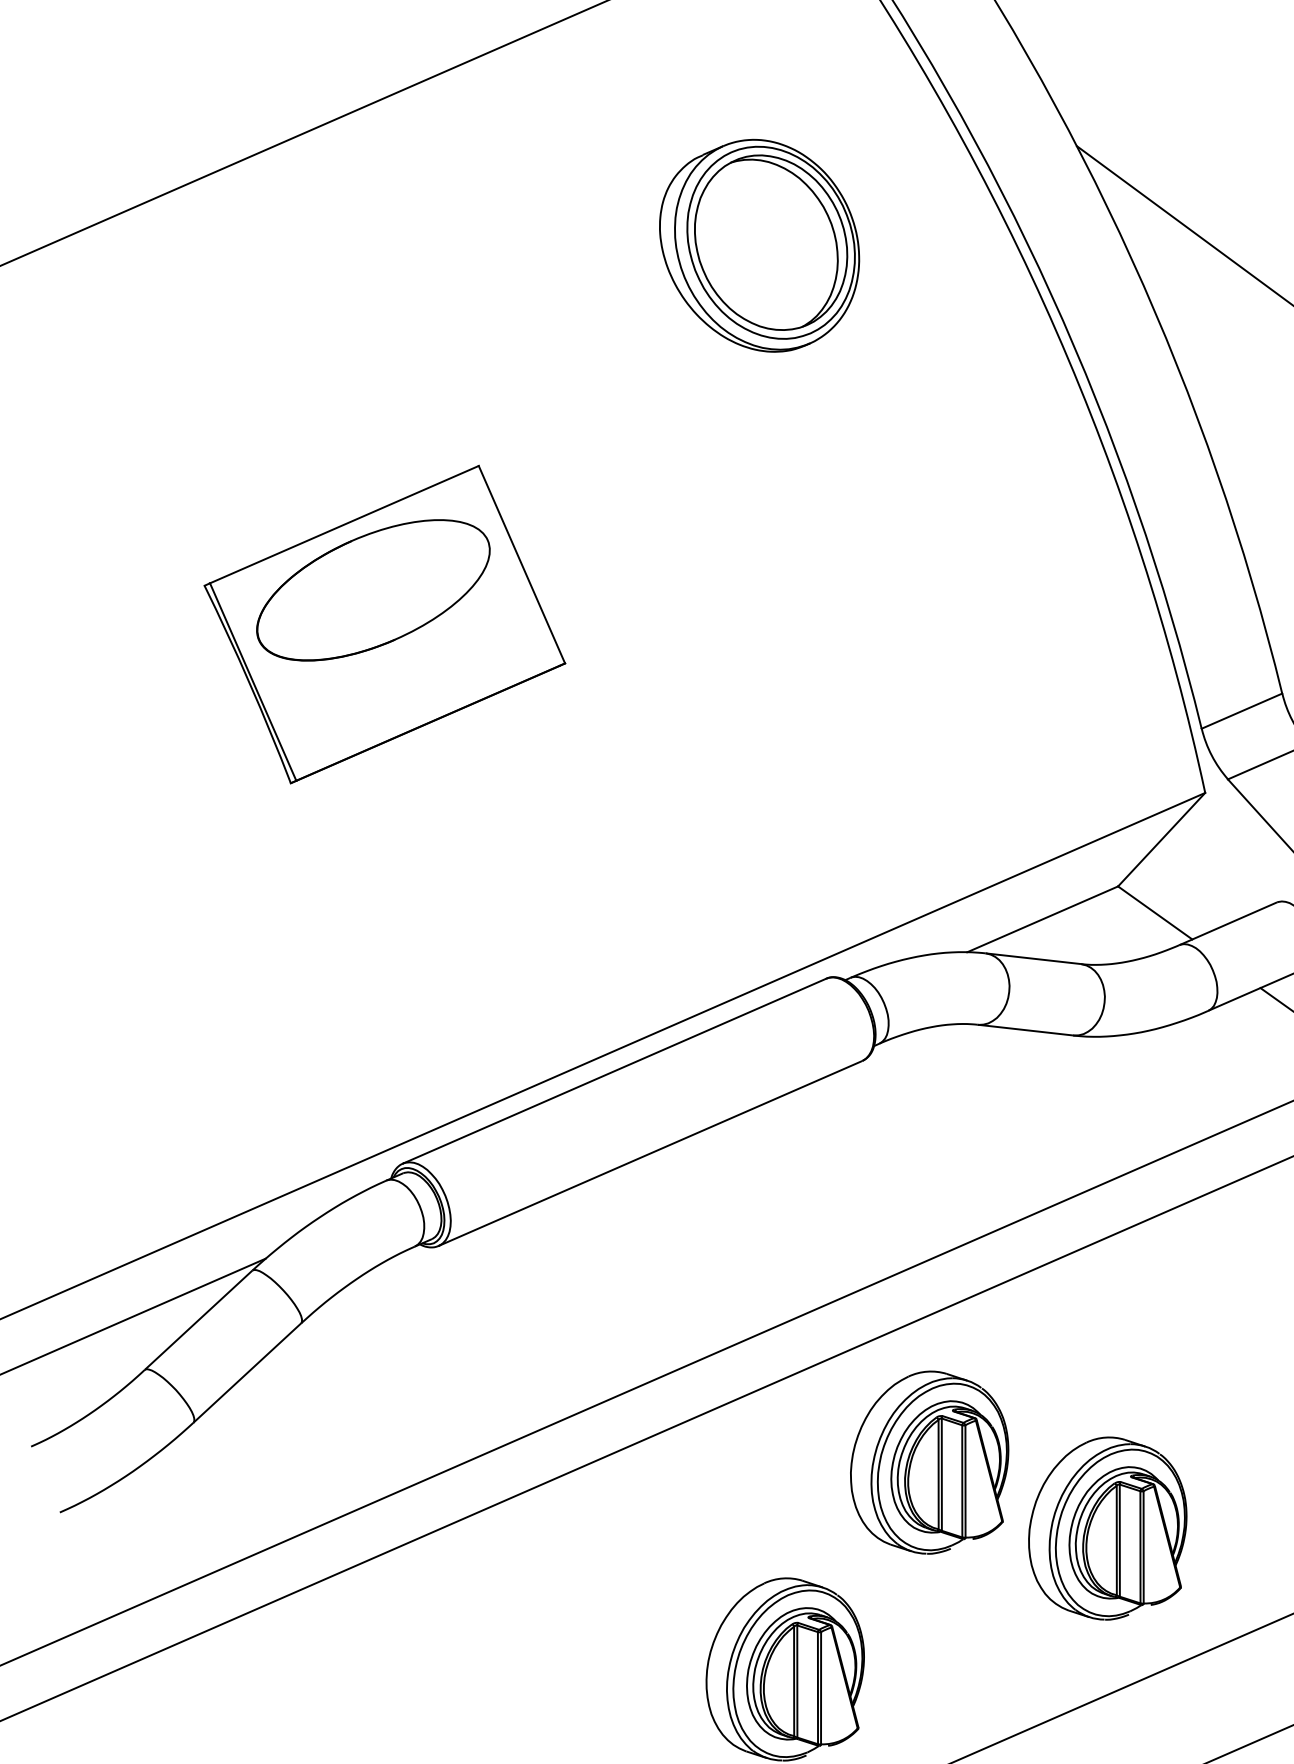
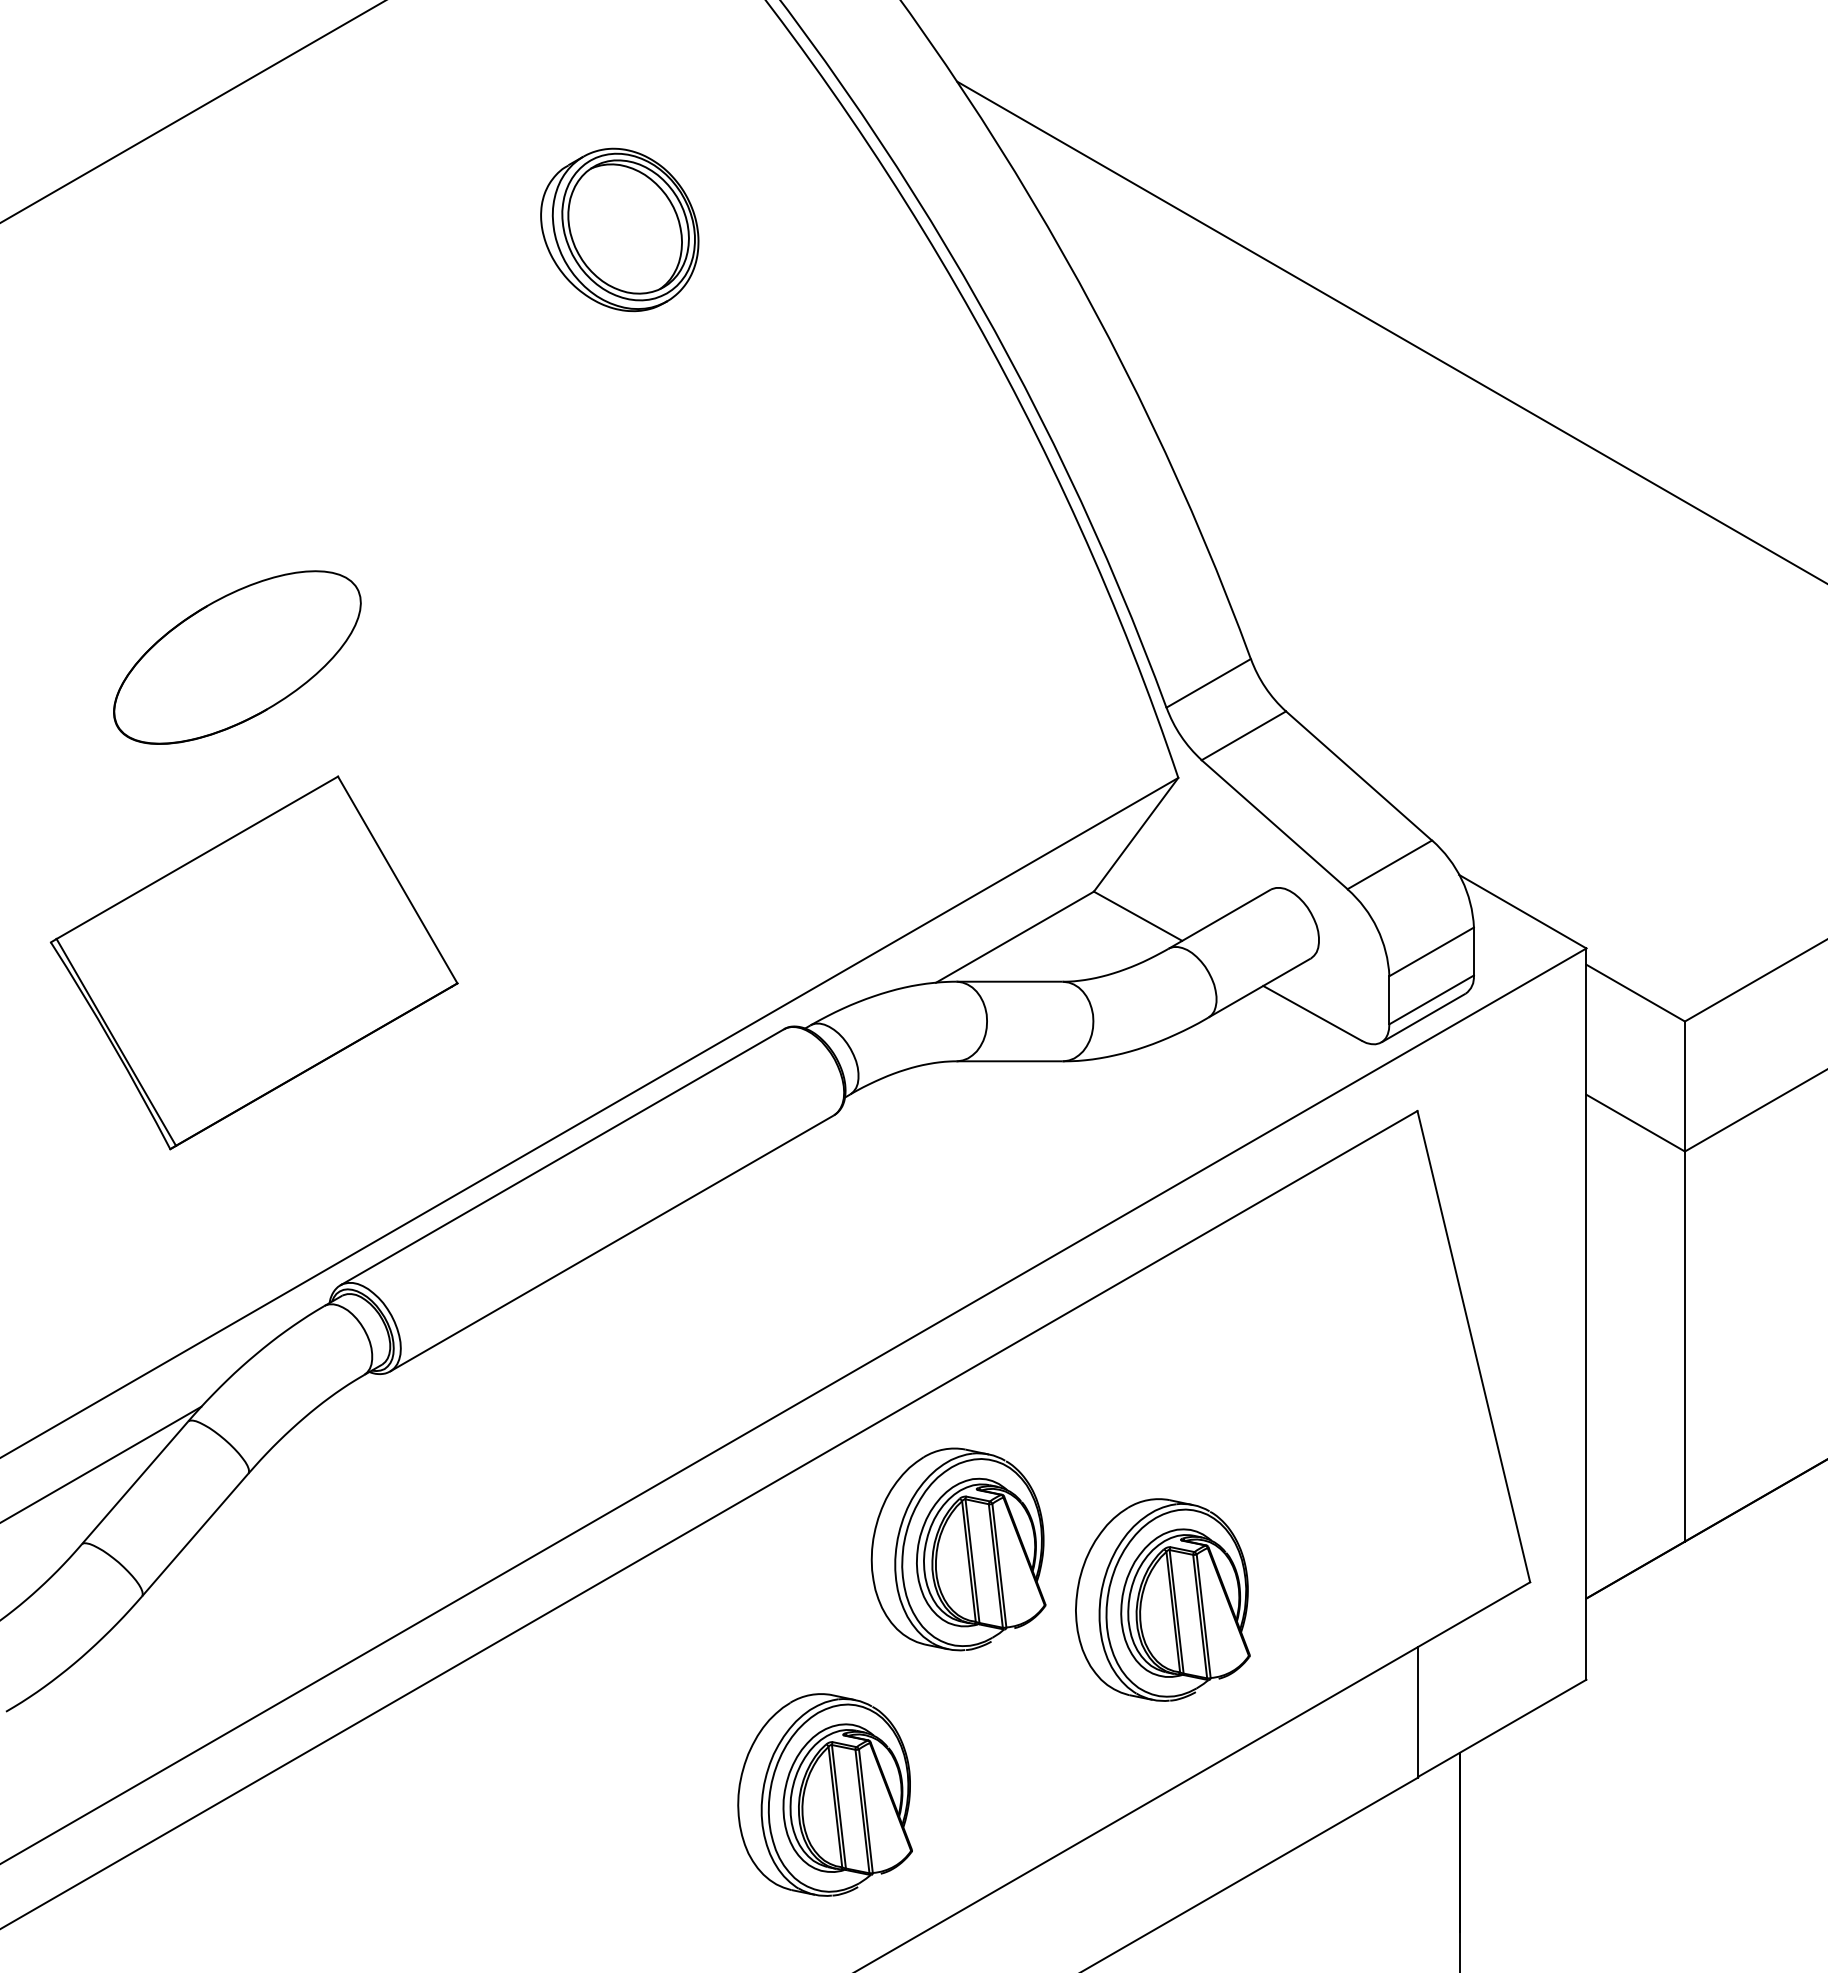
part: (759, 244) -> (619, 229), size x0.7
part: (384, 624) -> (253, 962), moved

